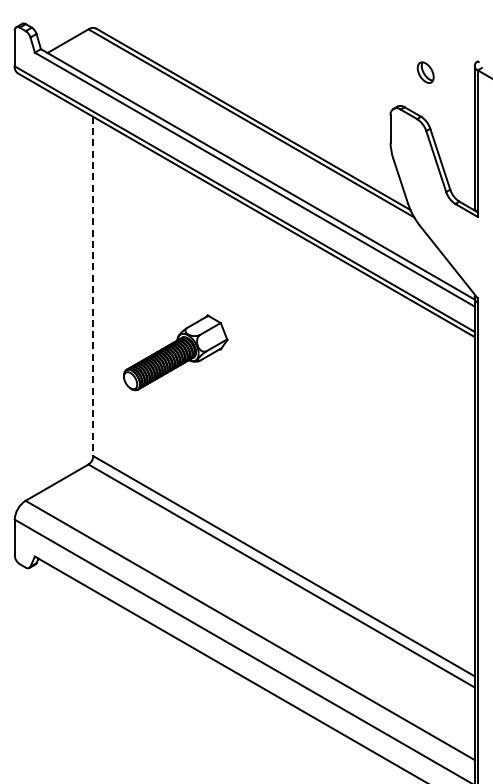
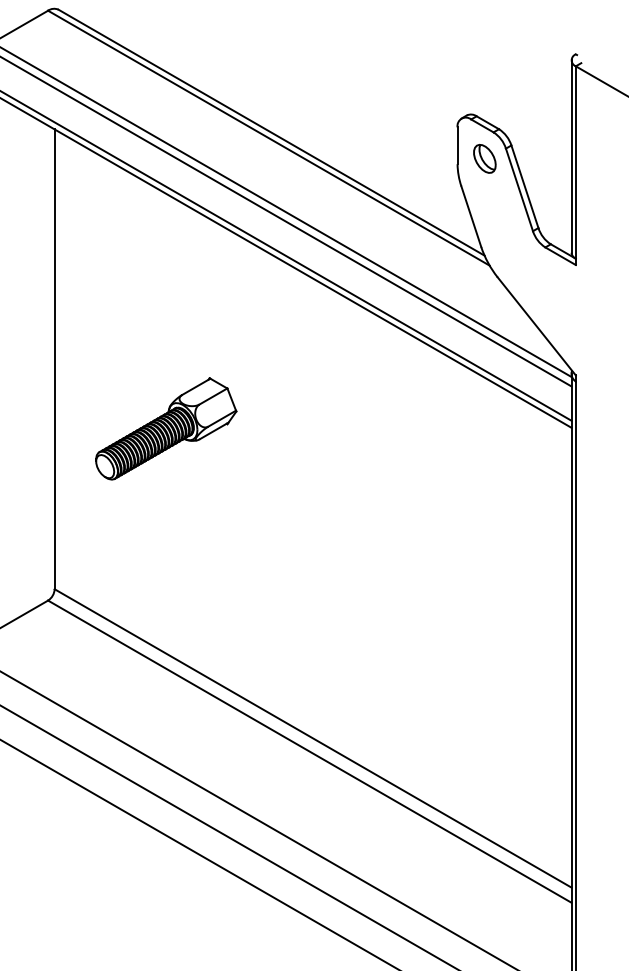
part: (425, 72) -> (484, 158), moved
line: (93, 286) -> (54, 359), dashed -> solid
part: (175, 352) -> (166, 428), moved

